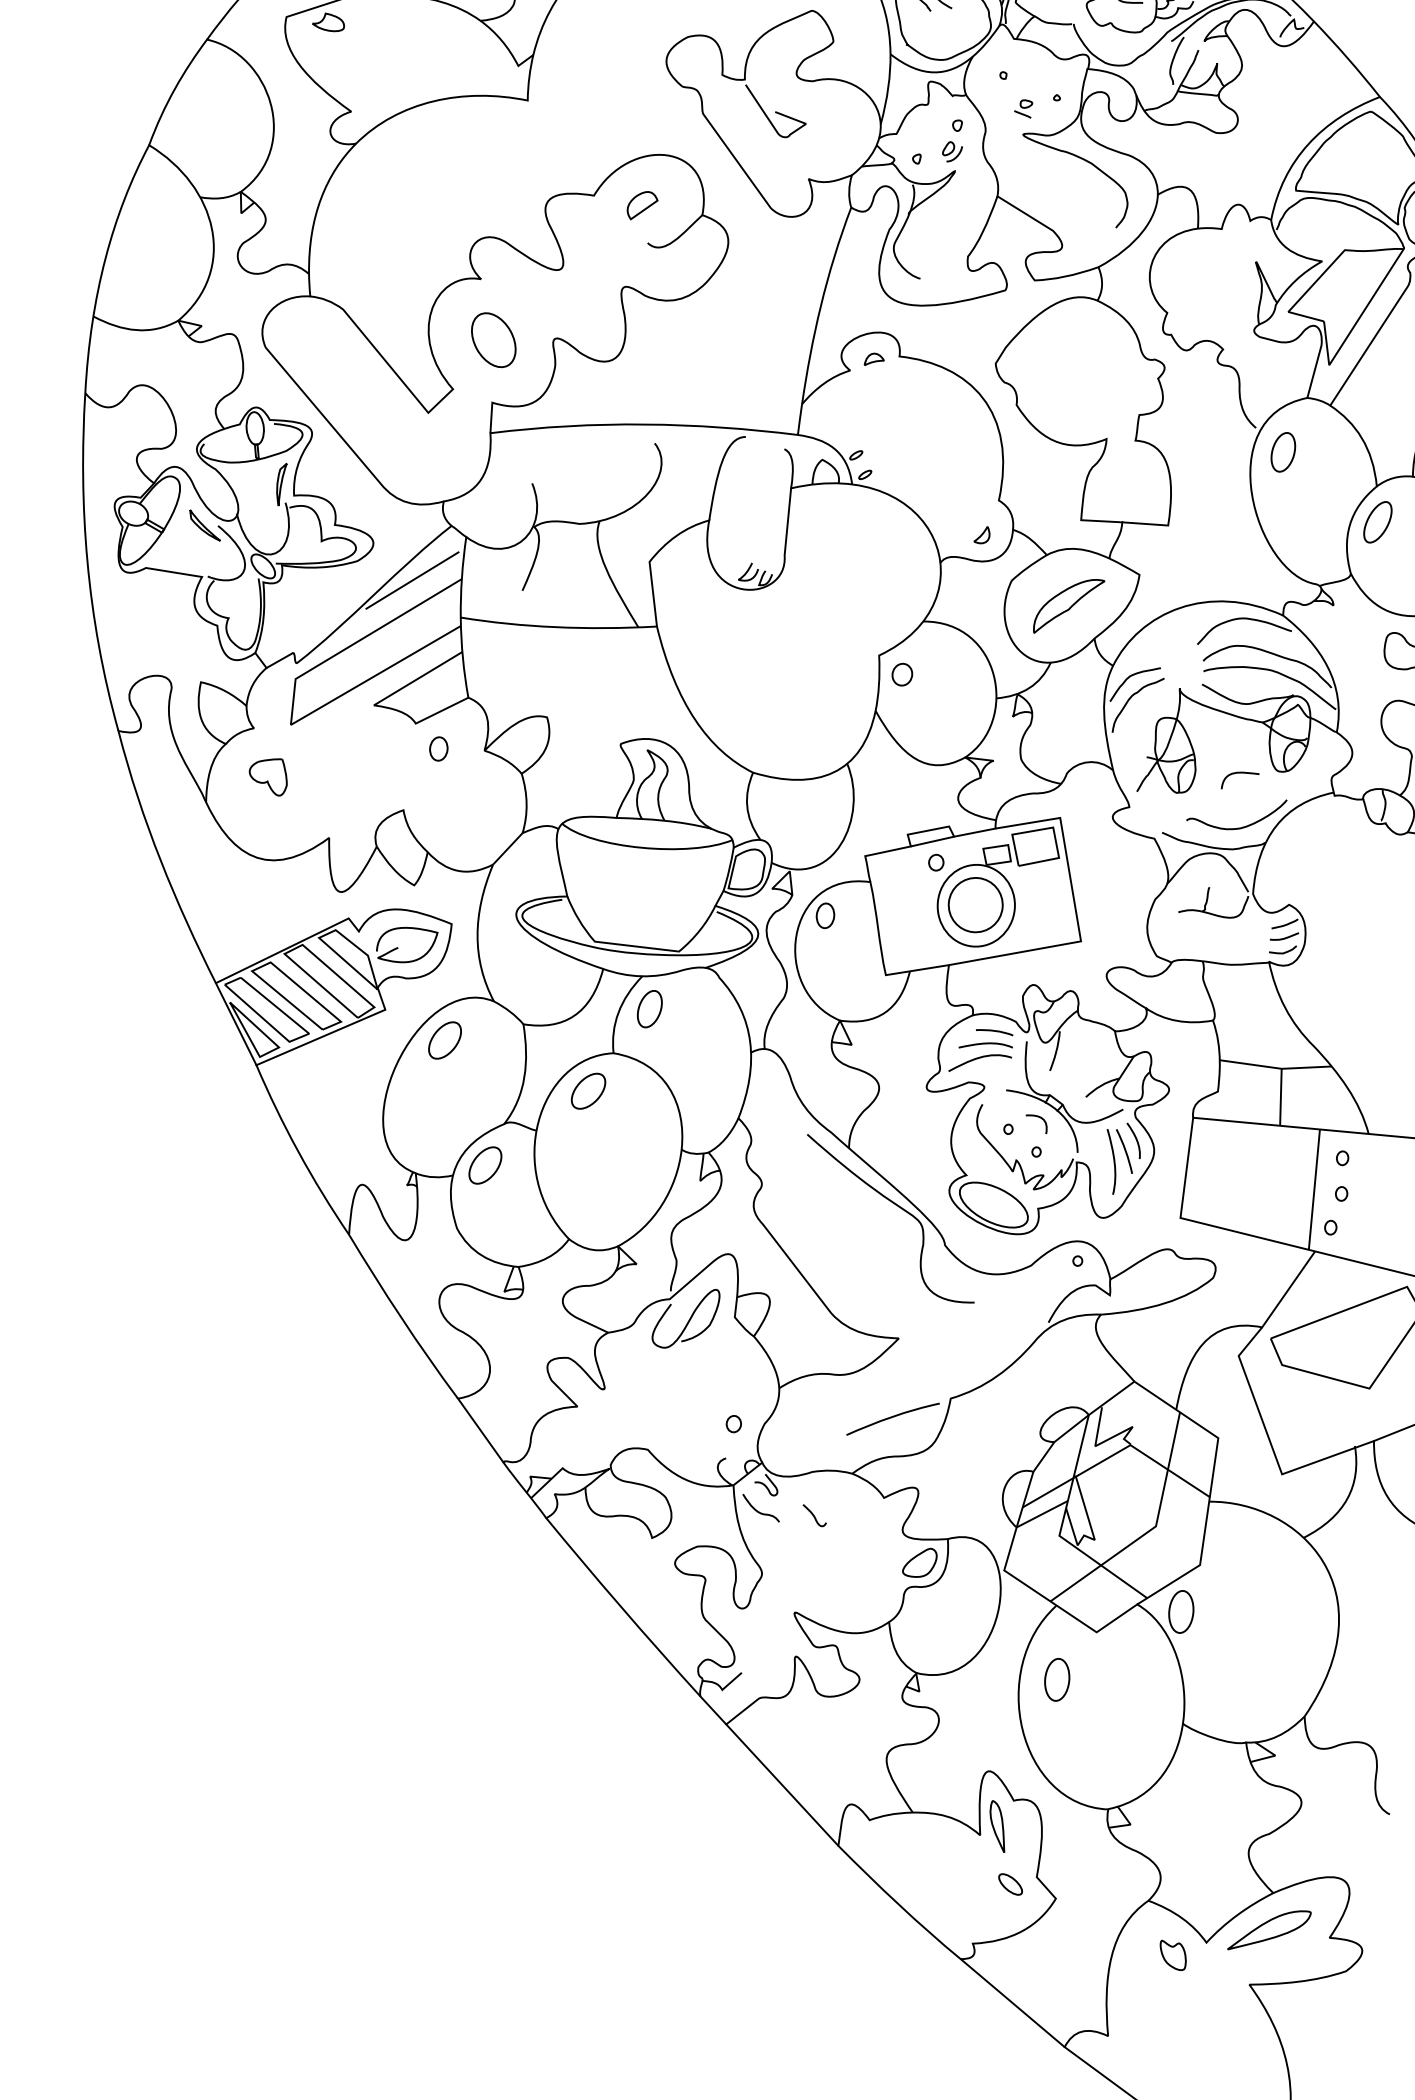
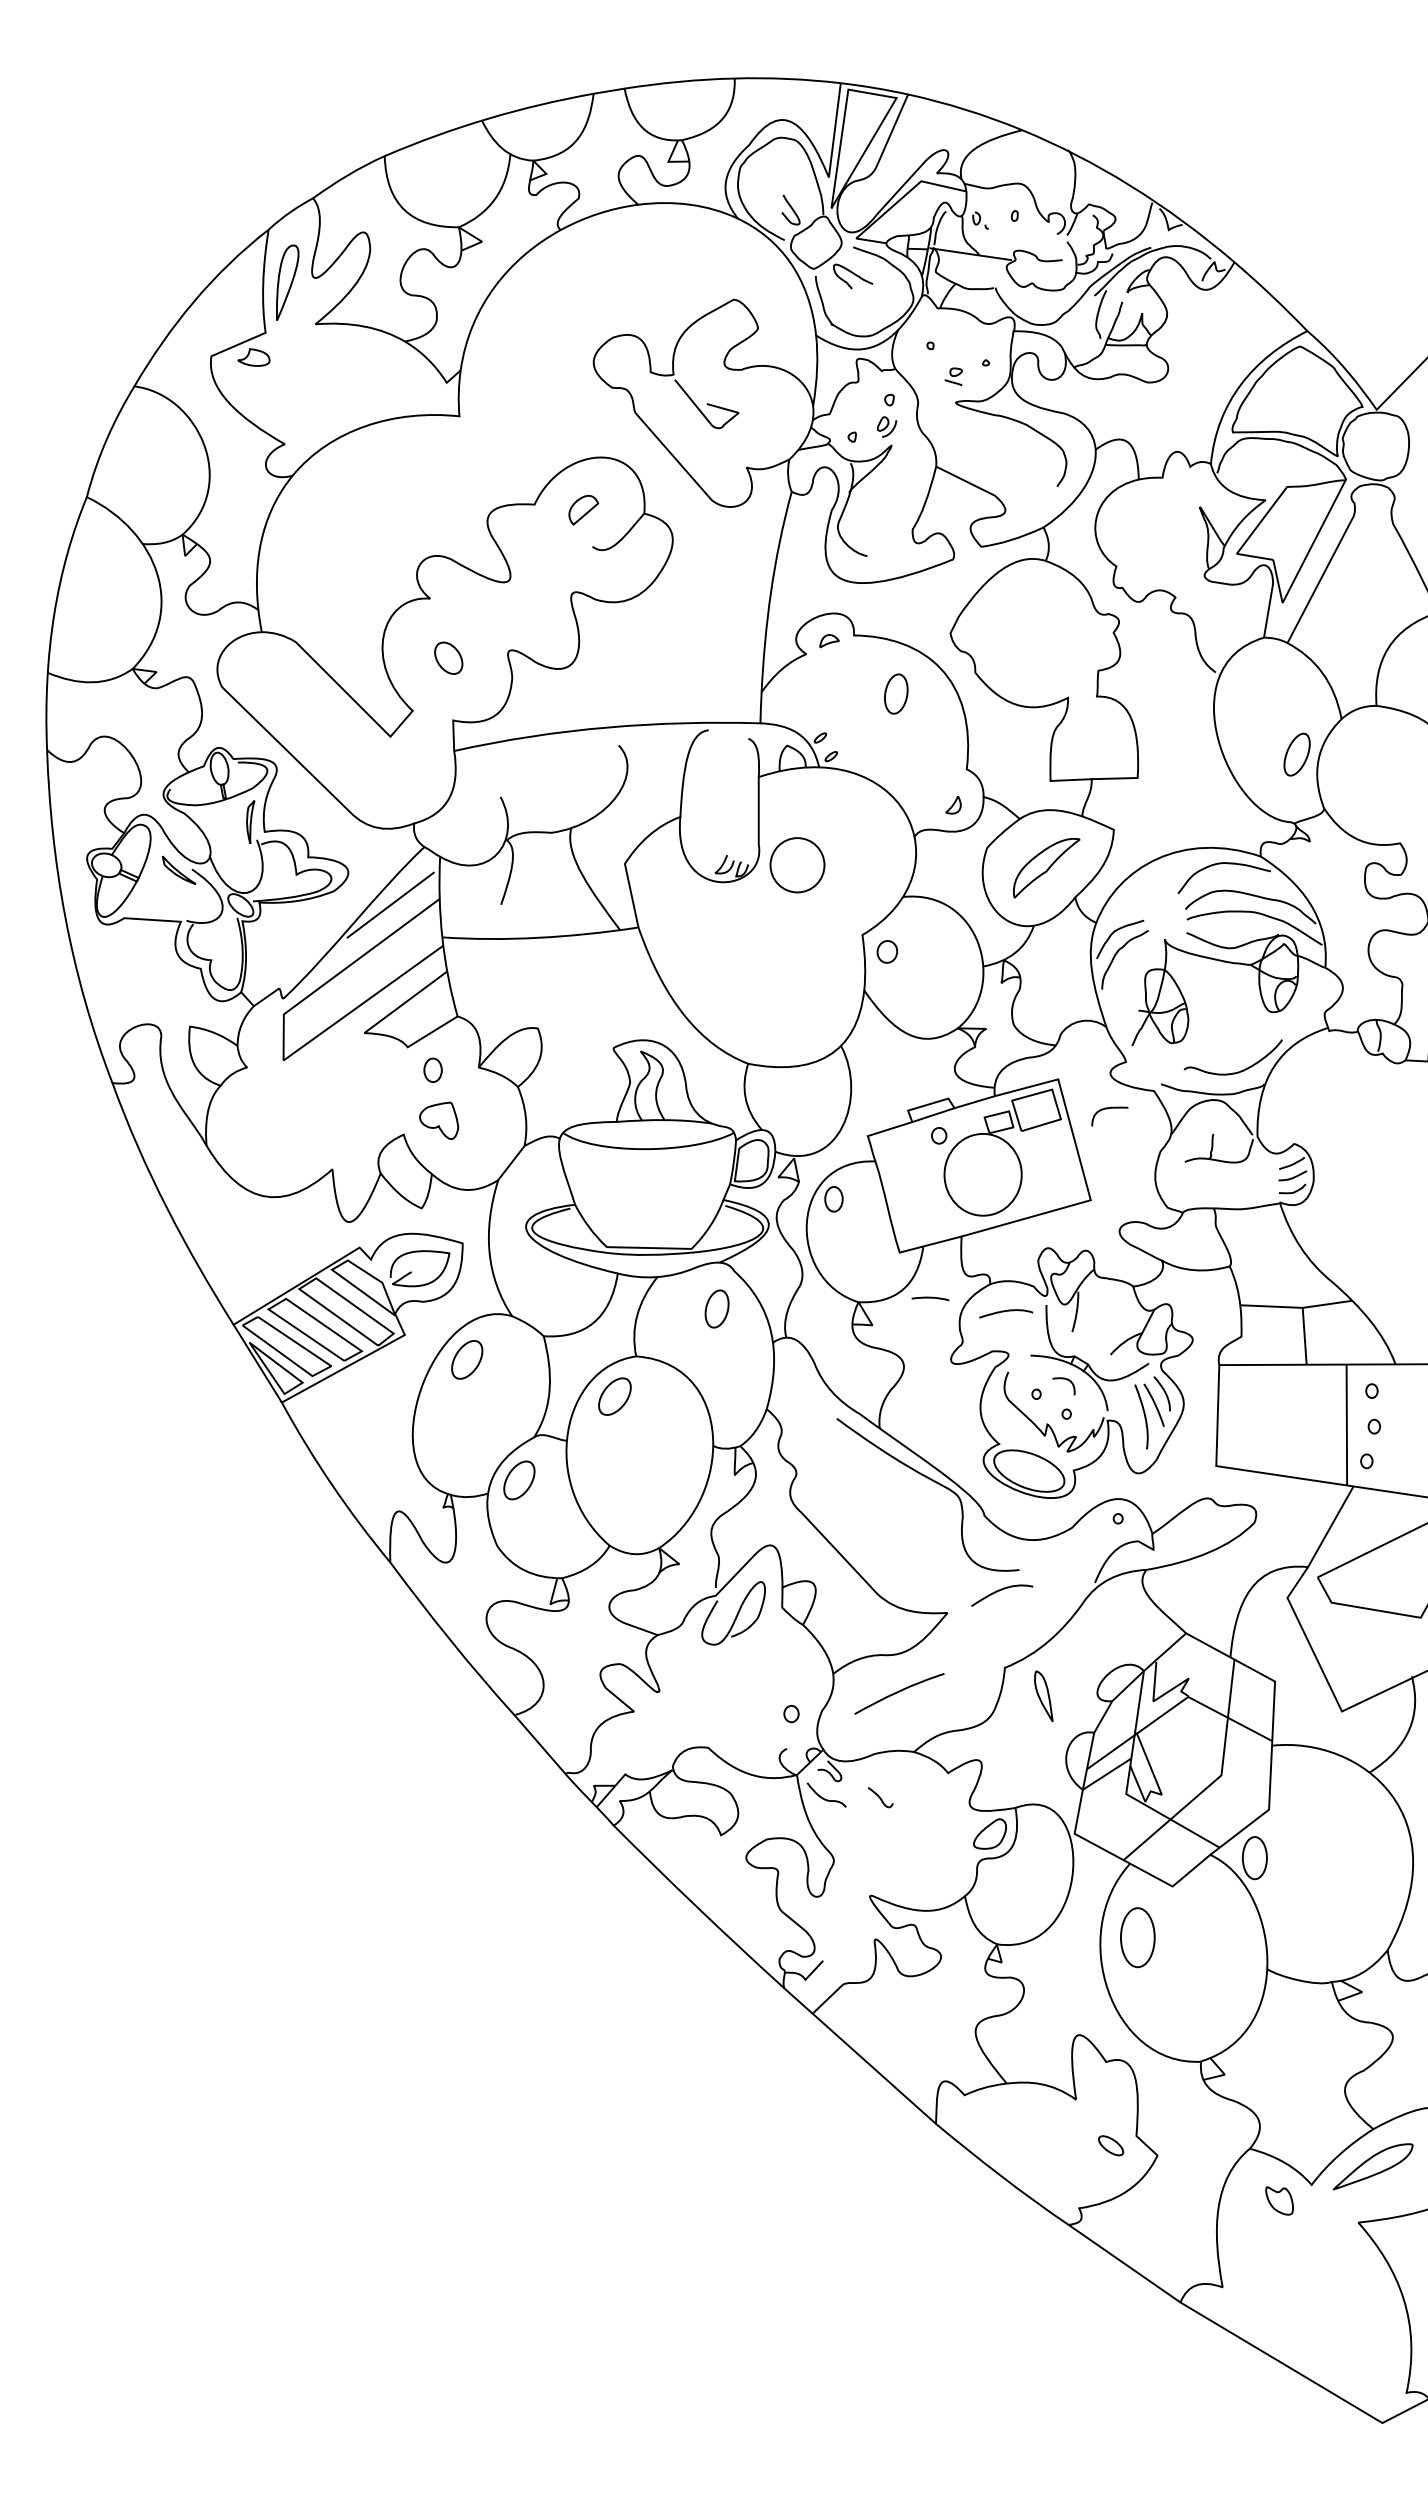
part: (493, 340) -> (448, 658), size x0.6
part: (1283, 451) -> (896, 693), moved
part: (1377, 522) -> (1296, 754), moved
curve: (1238, 773) -> (1107, 1109), moved
part: (268, 776) -> (439, 1120), moved
part: (975, 905) -> (797, 865), moved
part: (649, 1008) -> (716, 1308), moved
curve: (994, 1031) -> (930, 1298), moved
curve: (981, 1058) -> (1002, 1590), moved
curve: (893, 1417) -> (899, 1692), moved
part: (1056, 1679) -> (1137, 1937), size x1.4
part: (997, 1826) -> (1043, 1696), moved

